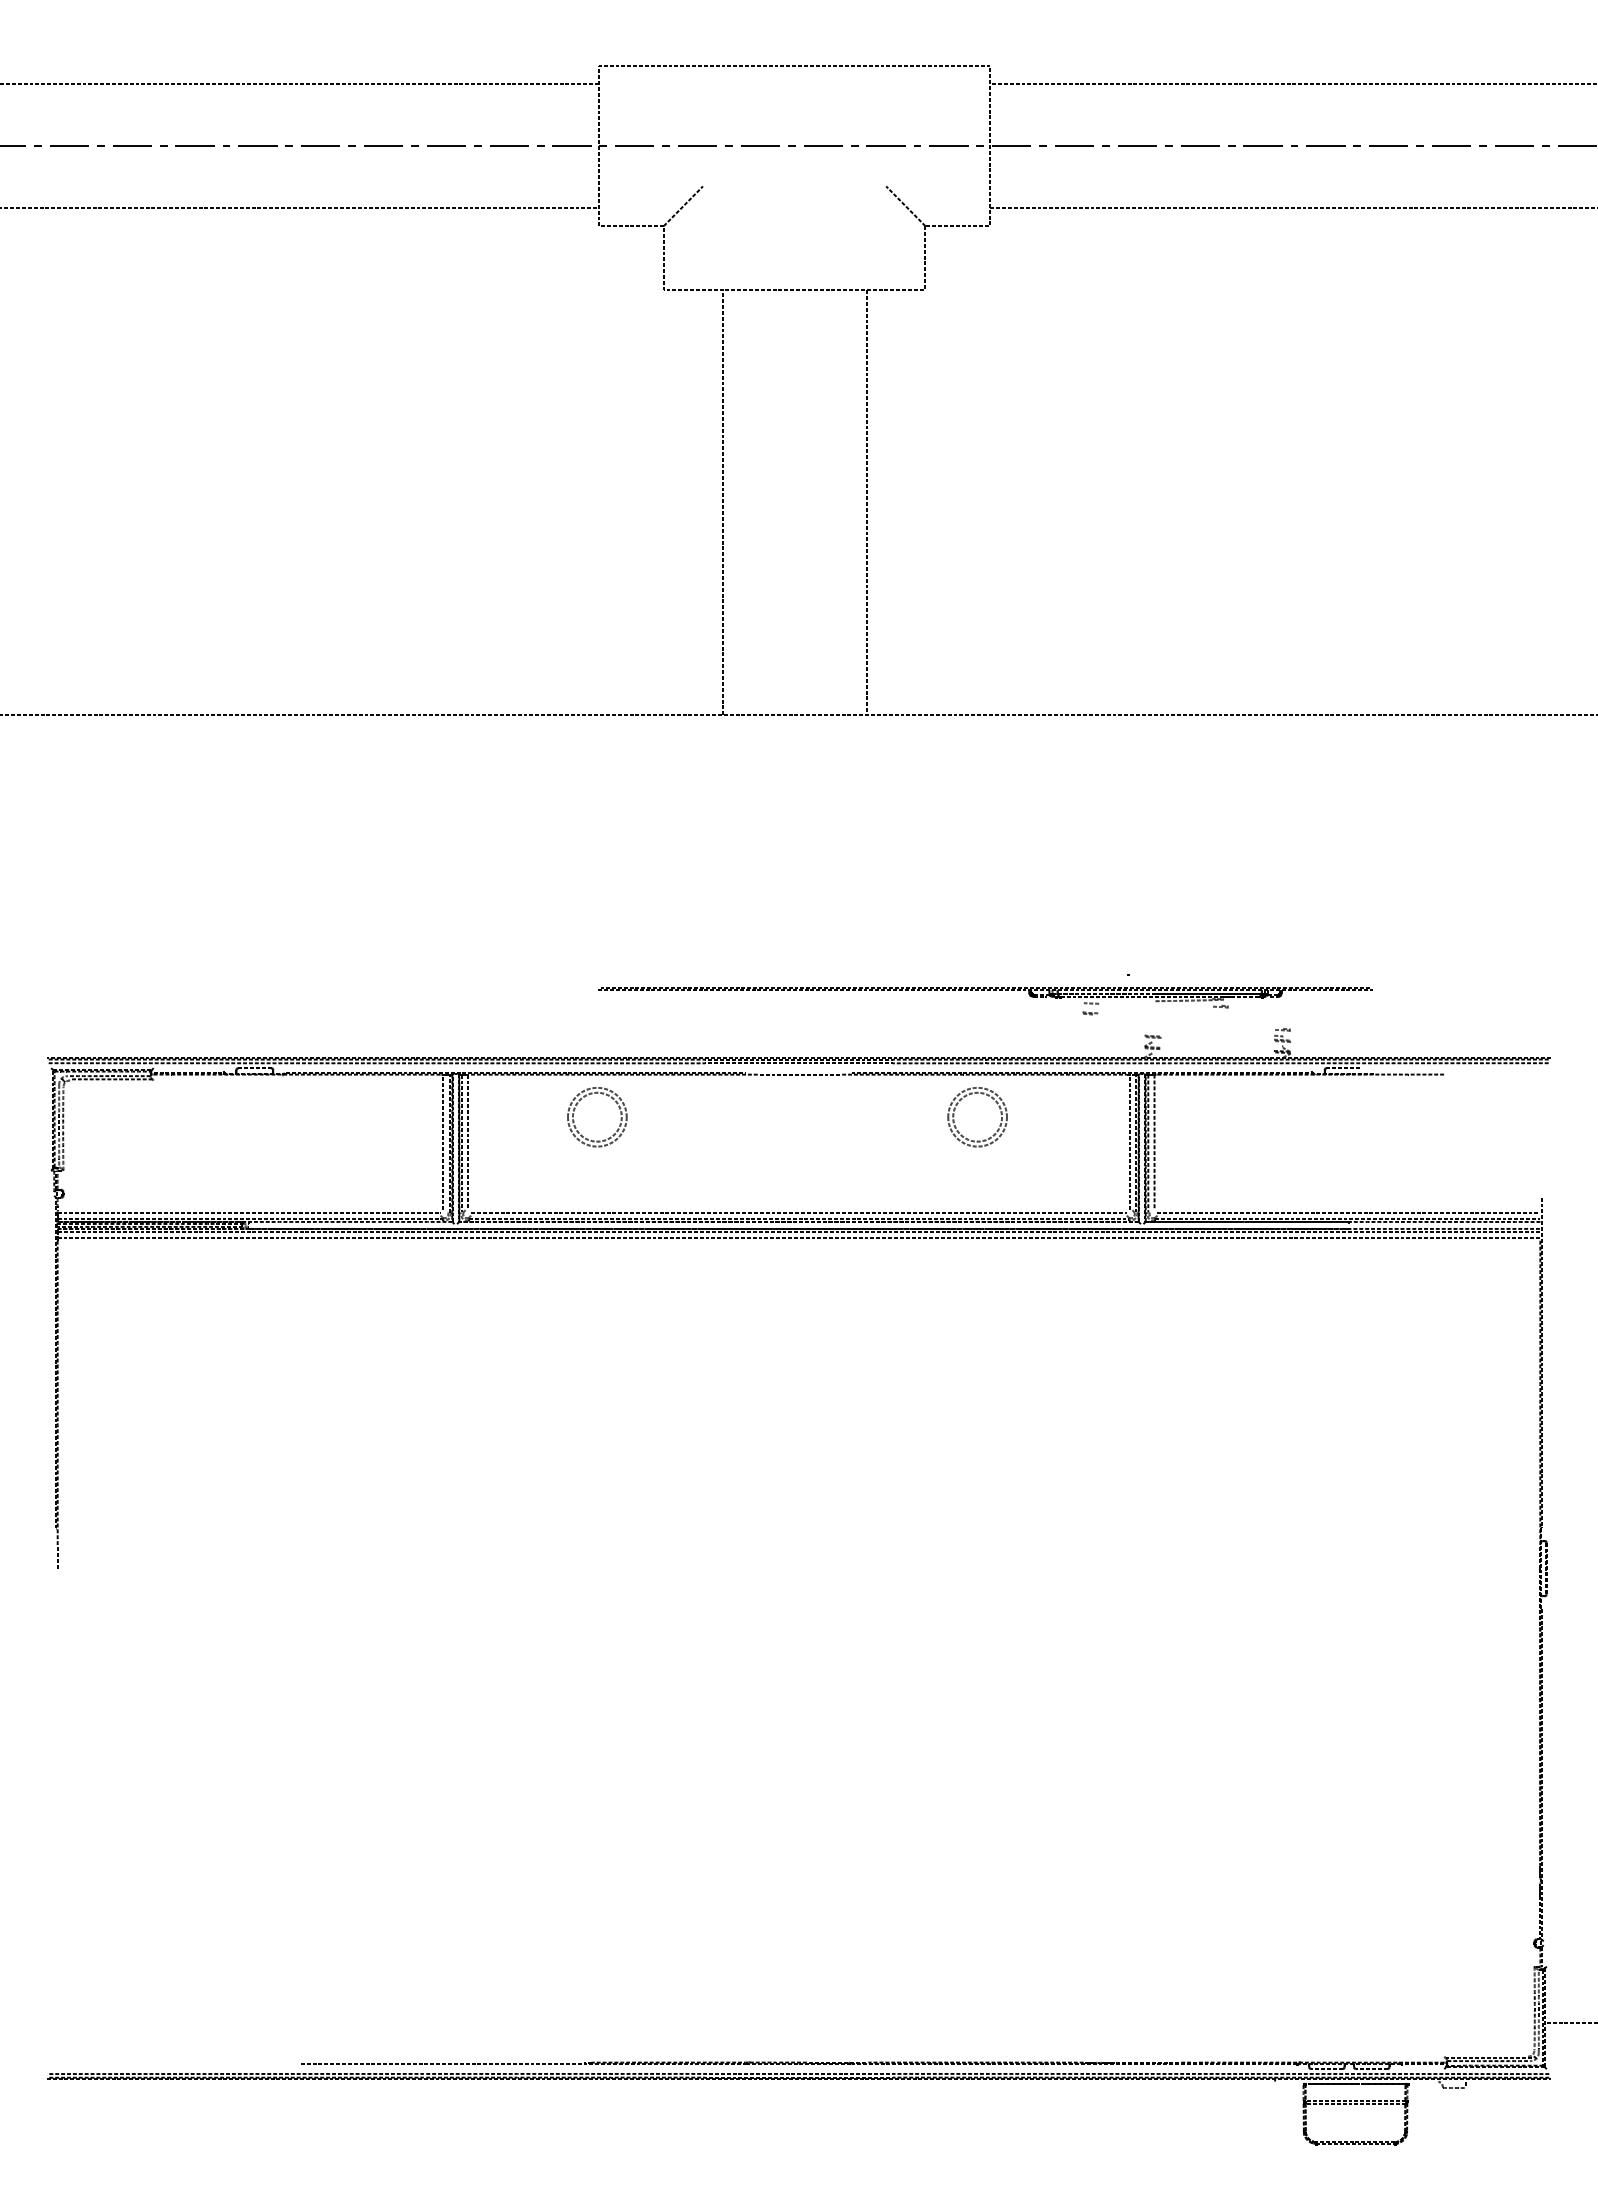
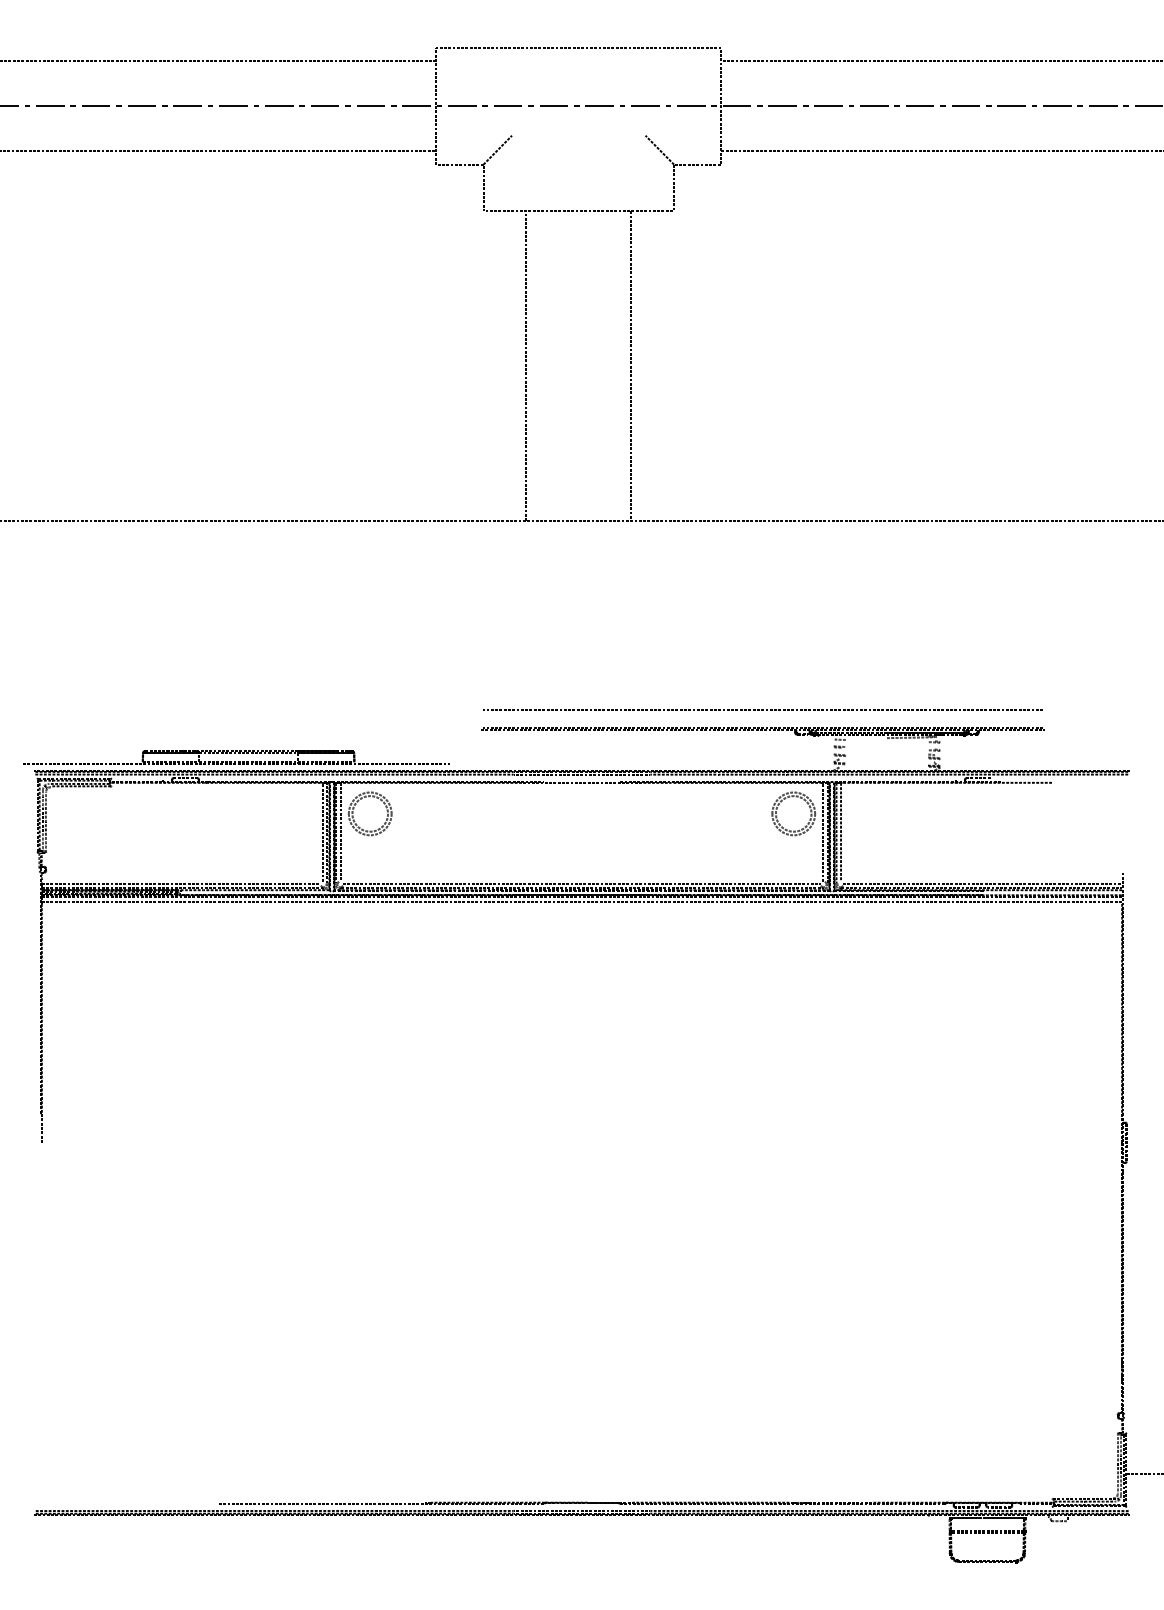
line: (1047, 975) -> (763, 710), added
part: (984, 990) -> (762, 730), moved
part: (324, 1039) -> (236, 757), added
part: (966, 1137) -> (785, 828), moved
part: (603, 1139) -> (374, 830), moved

